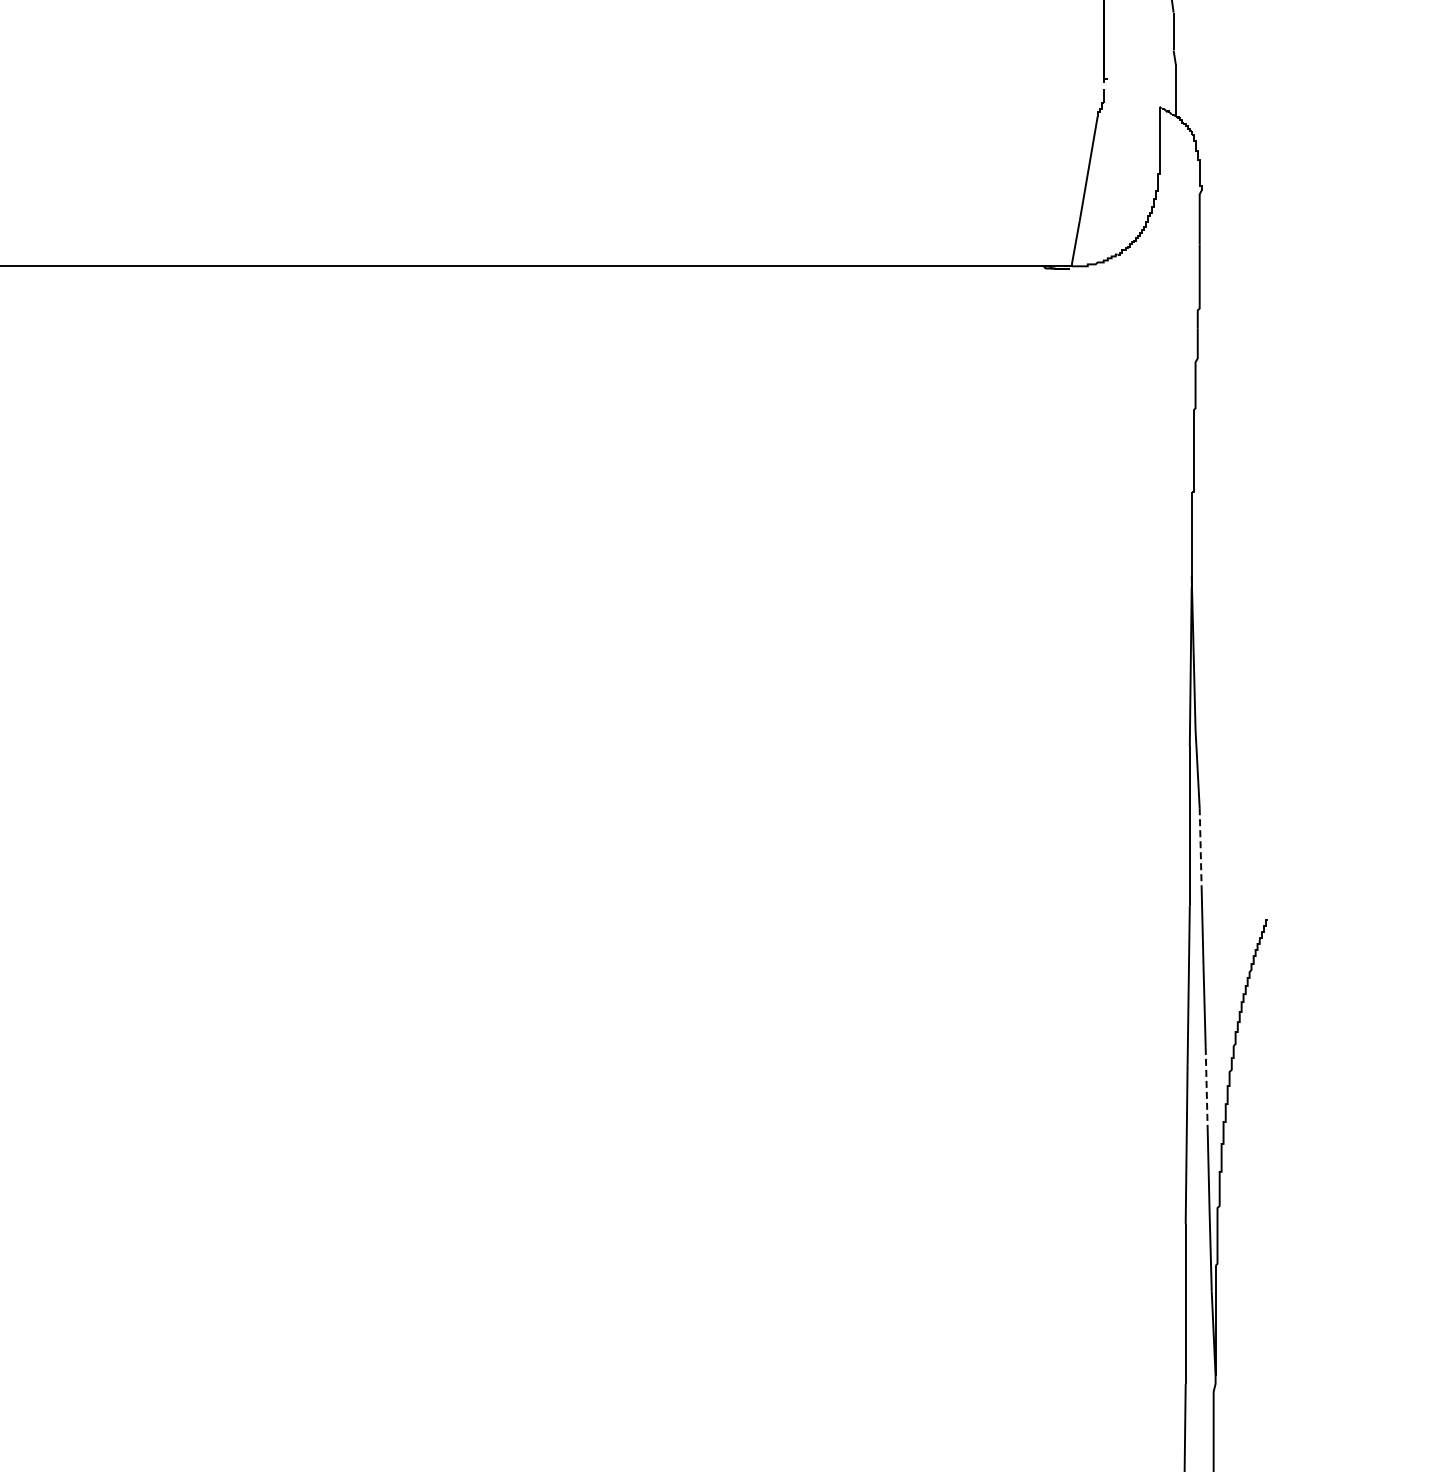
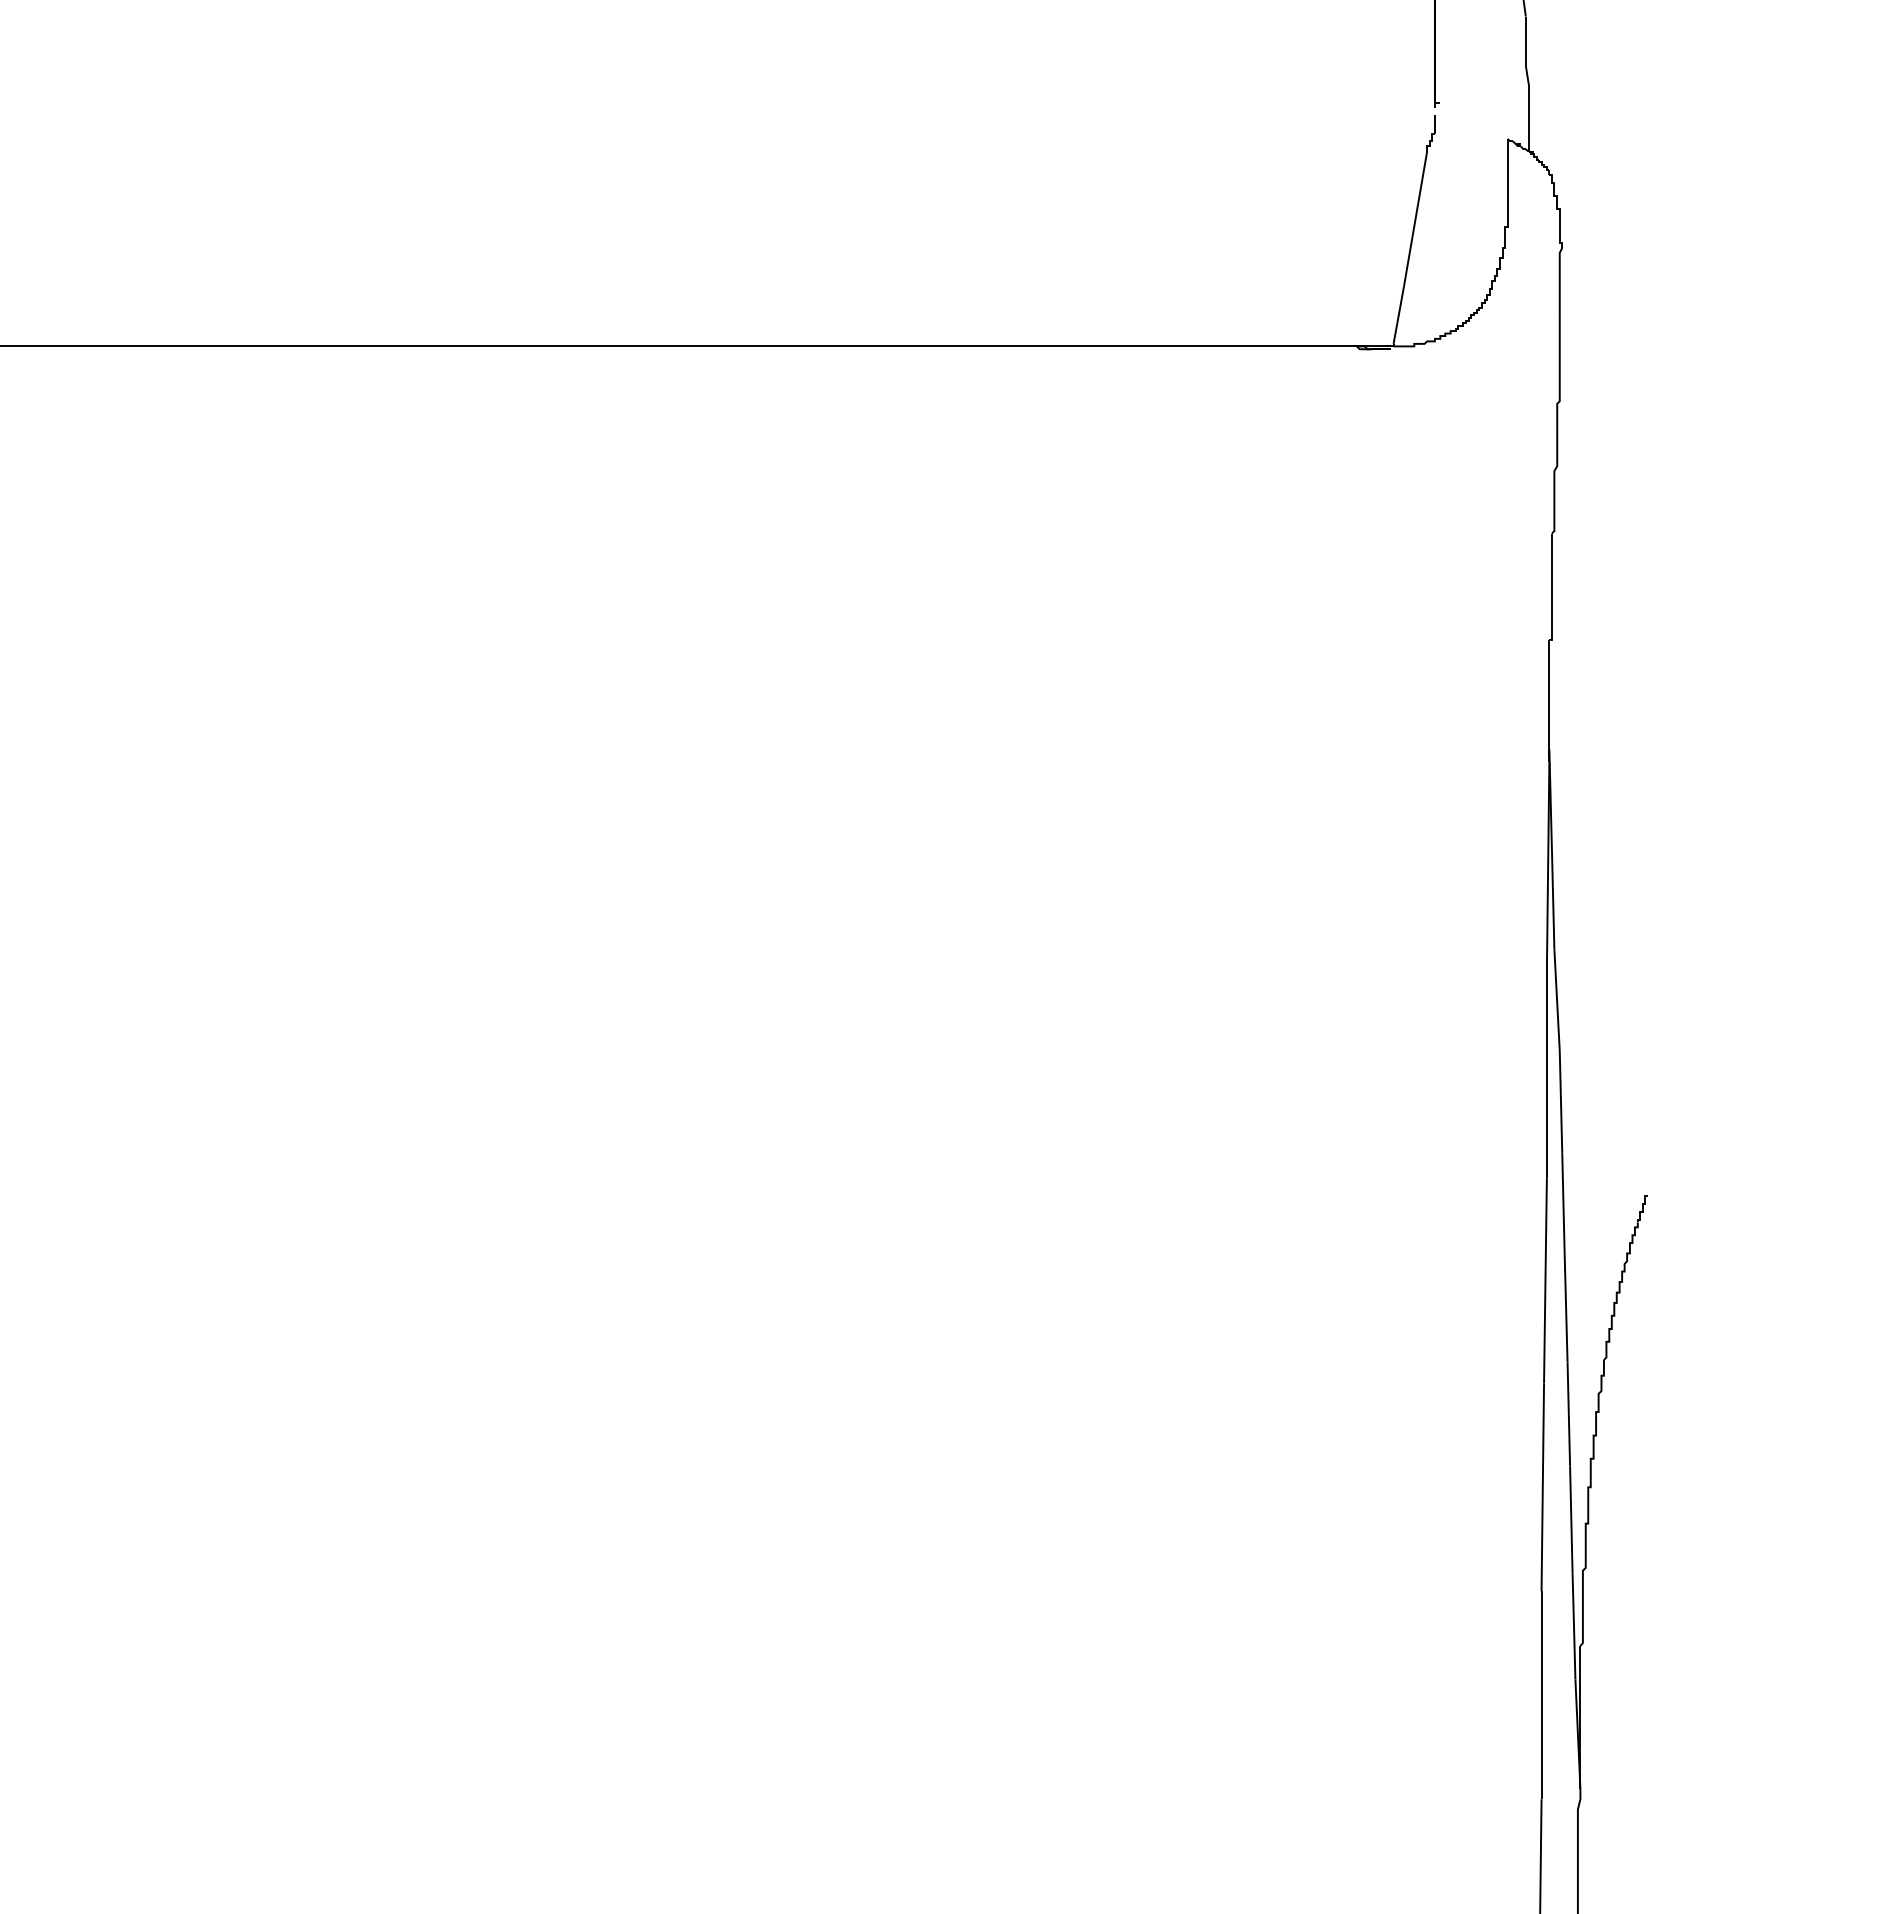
line: (1200, 847) -> (1560, 1101), dashed -> solid
line: (1206, 1088) -> (1568, 1415), dashed -> solid

